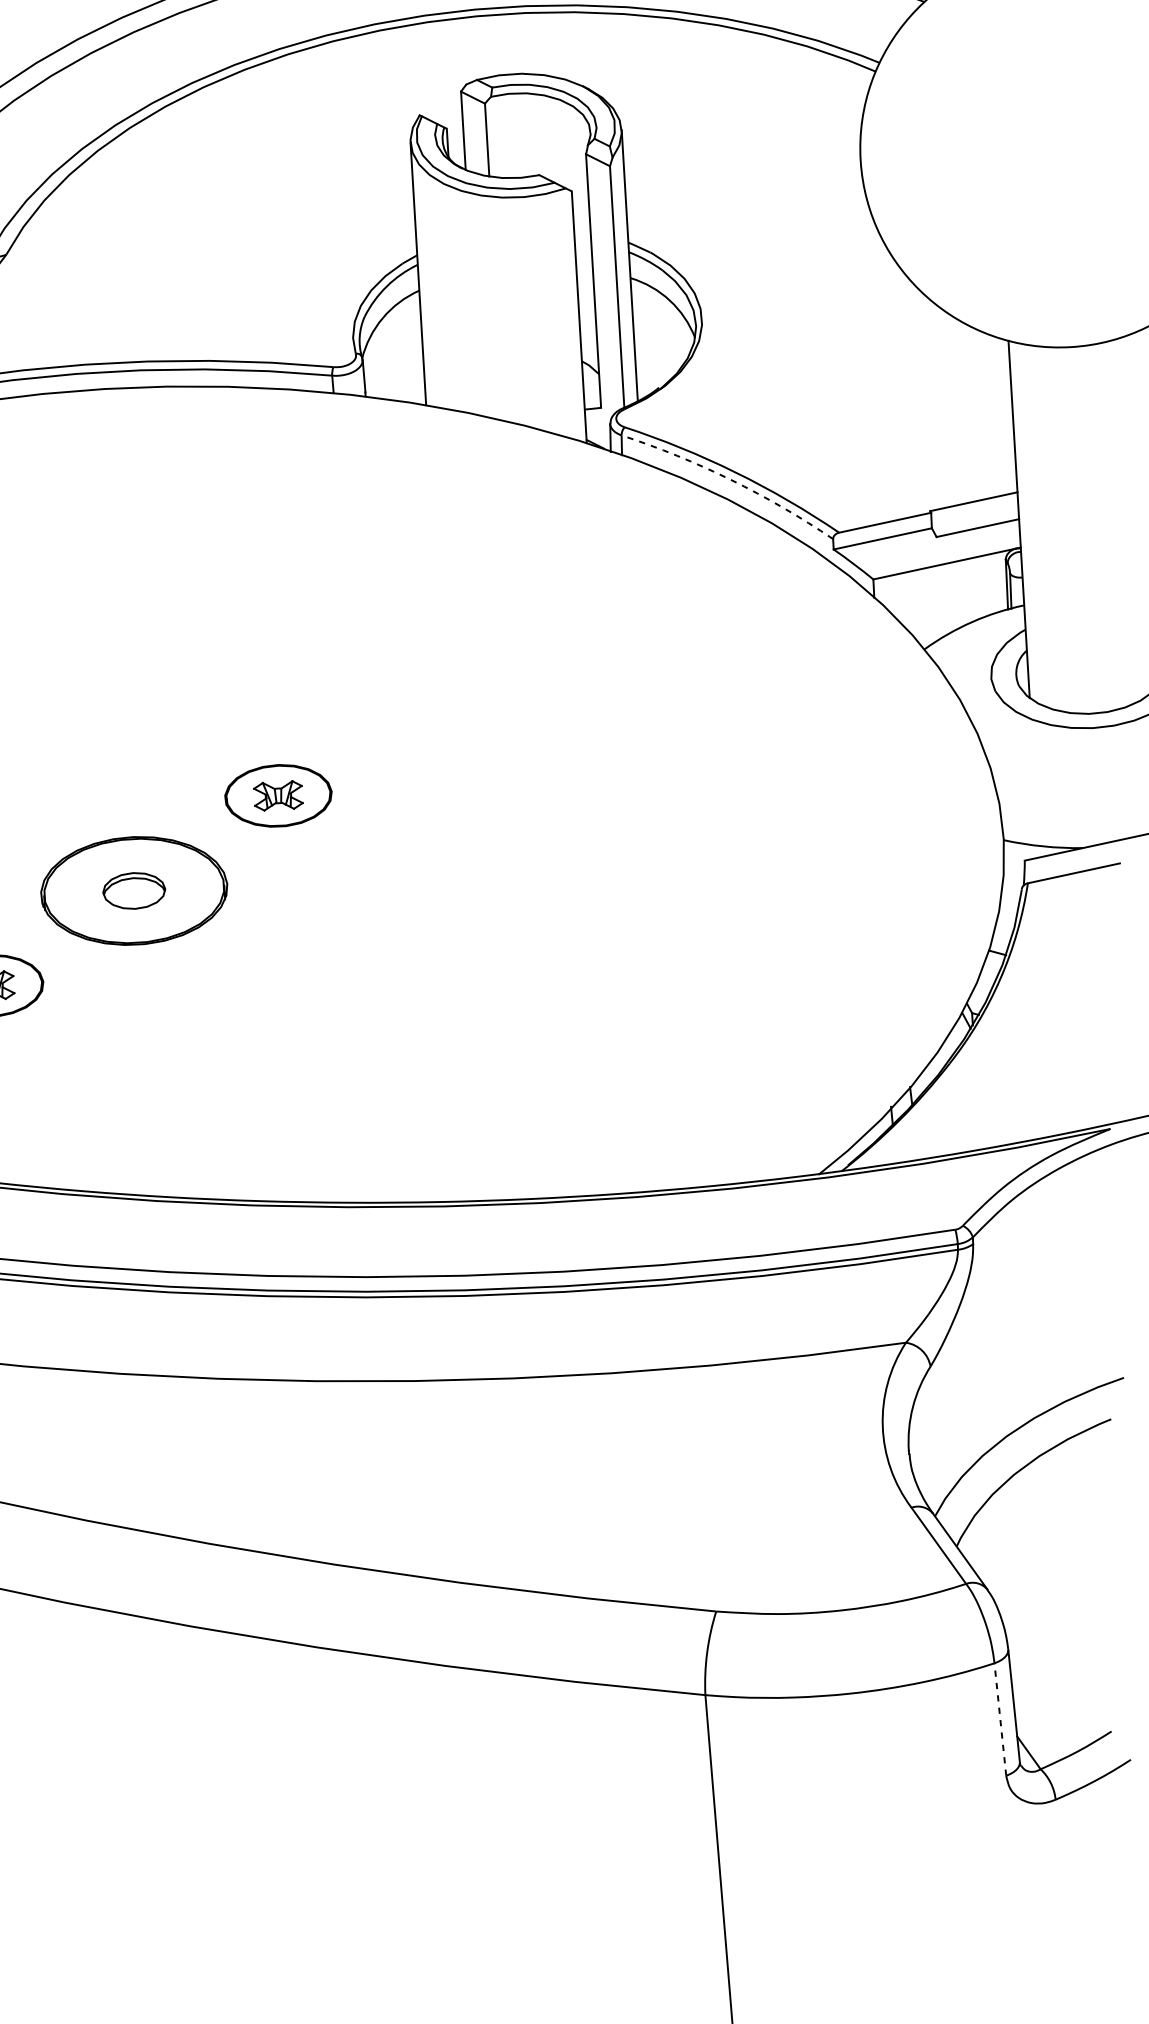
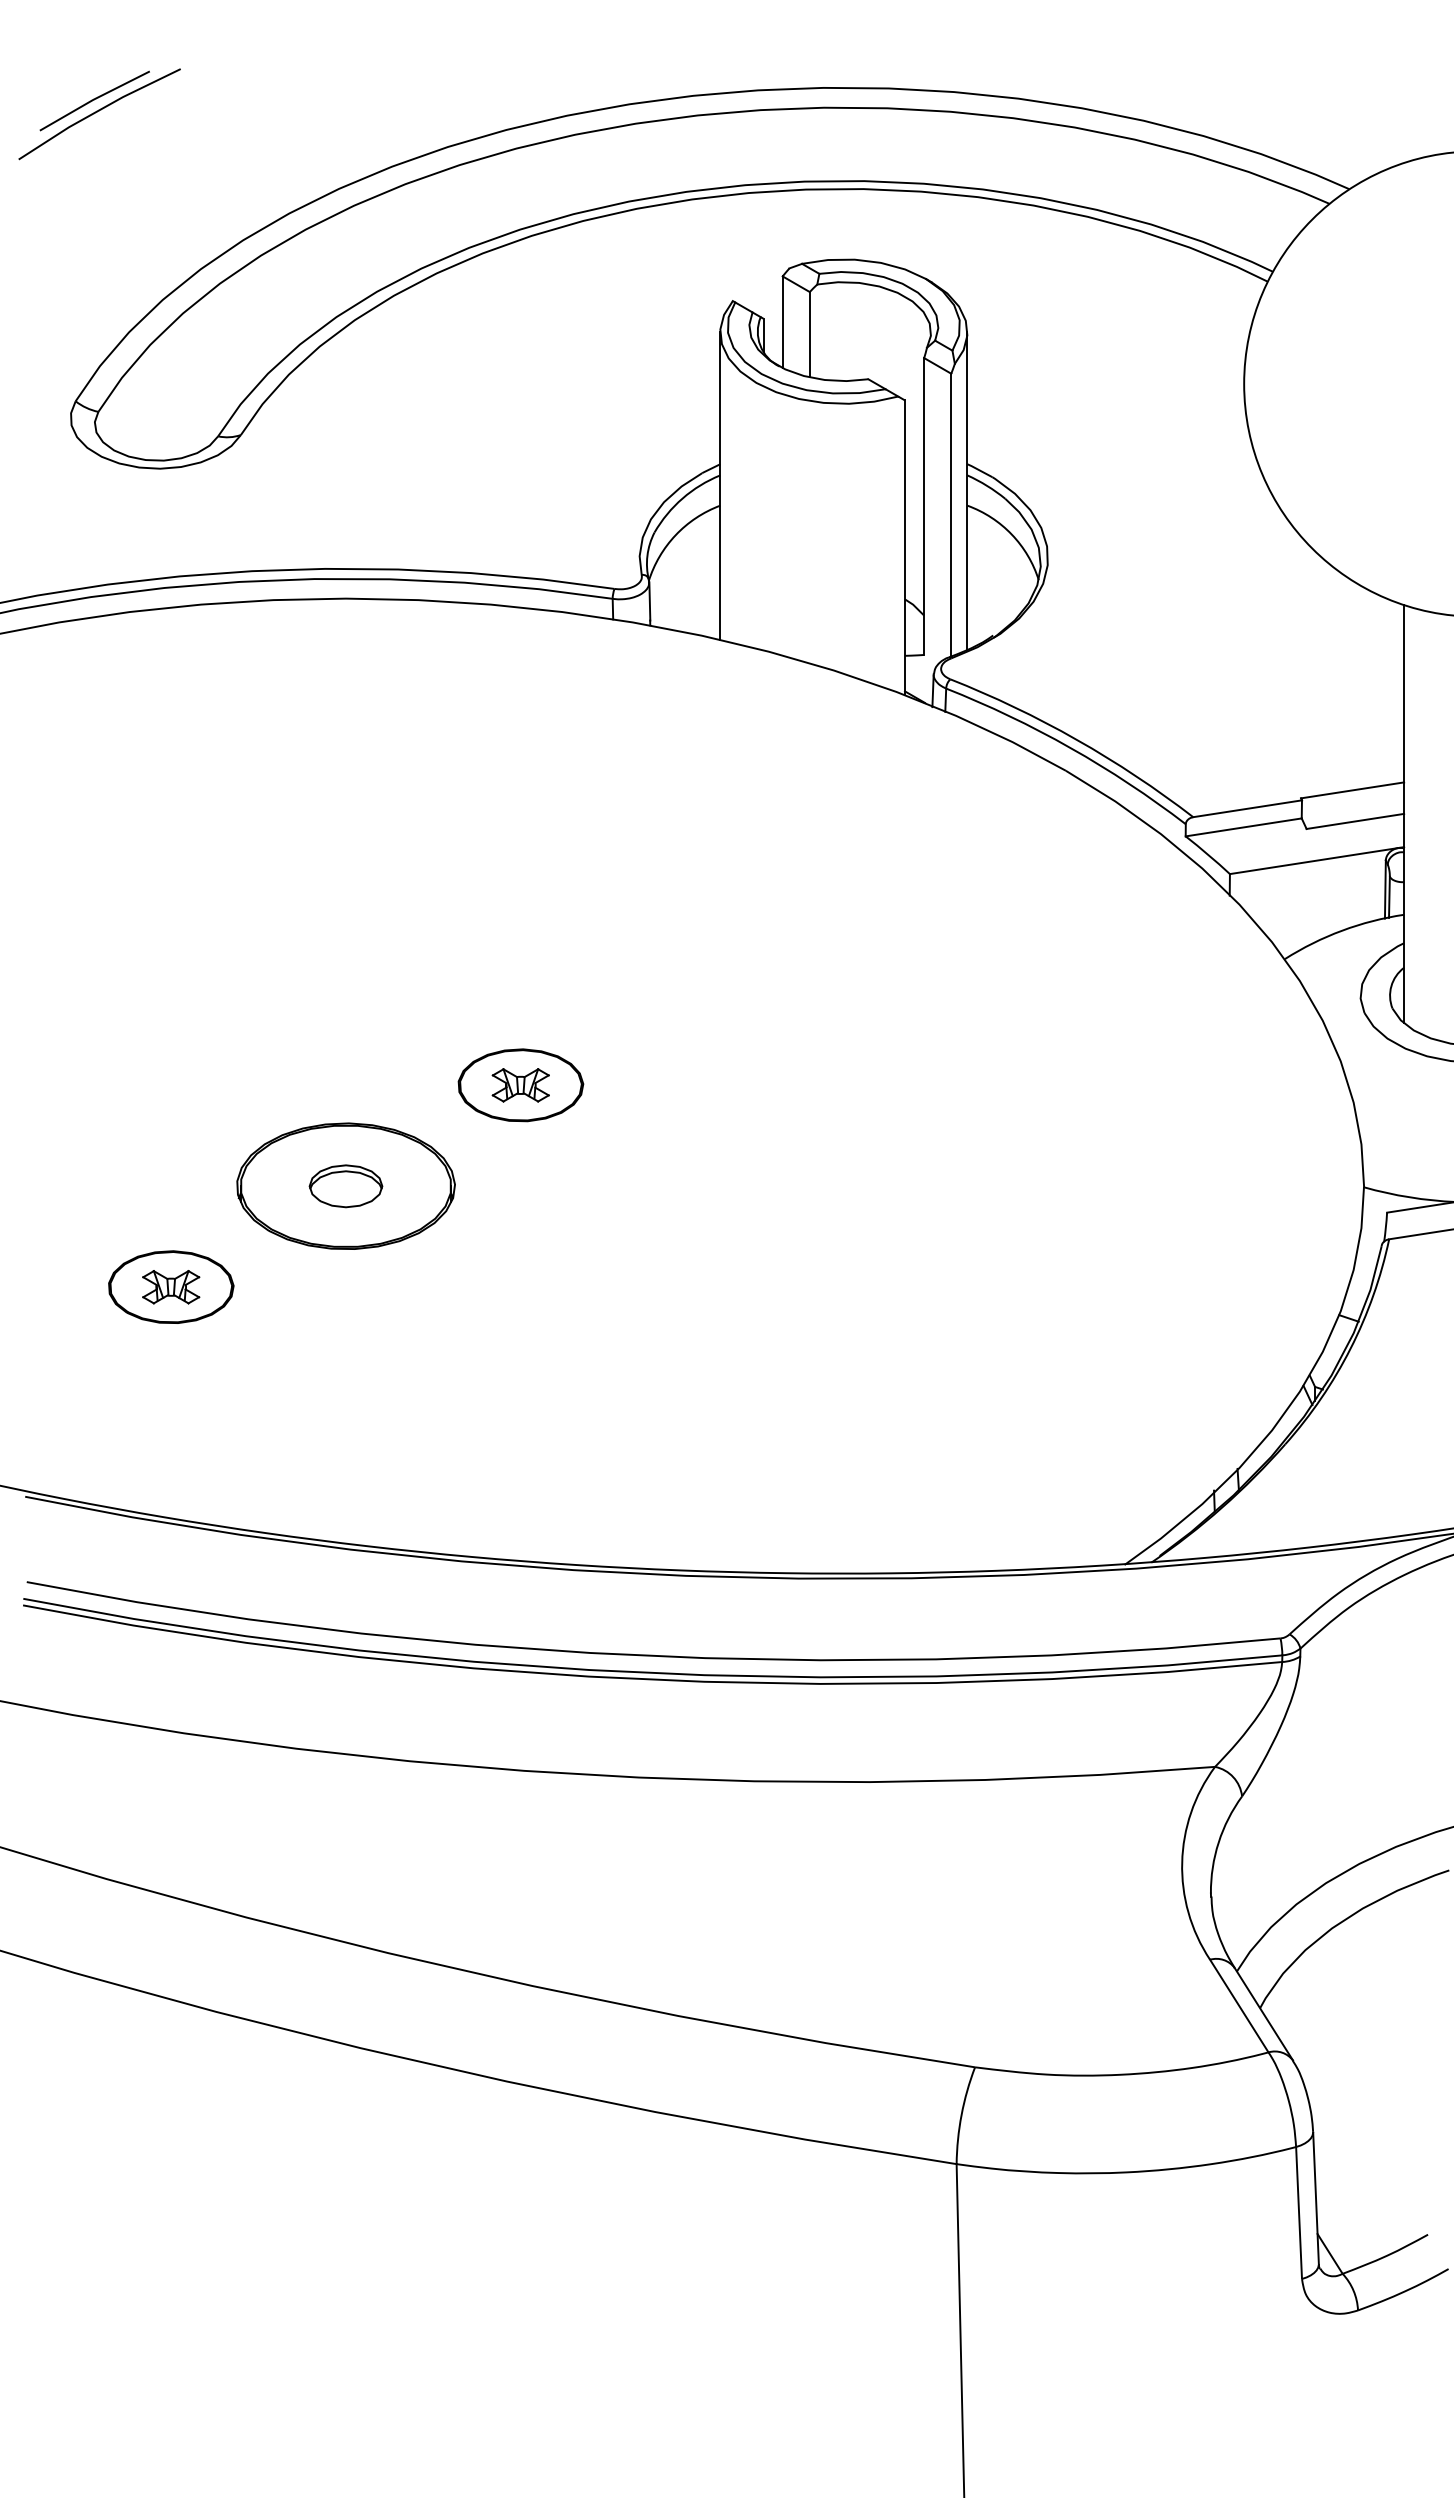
arc: (730, 480) -> (1070, 748), dashed -> solid
line: (1000, 1719) -> (1299, 2213), dashed -> solid

